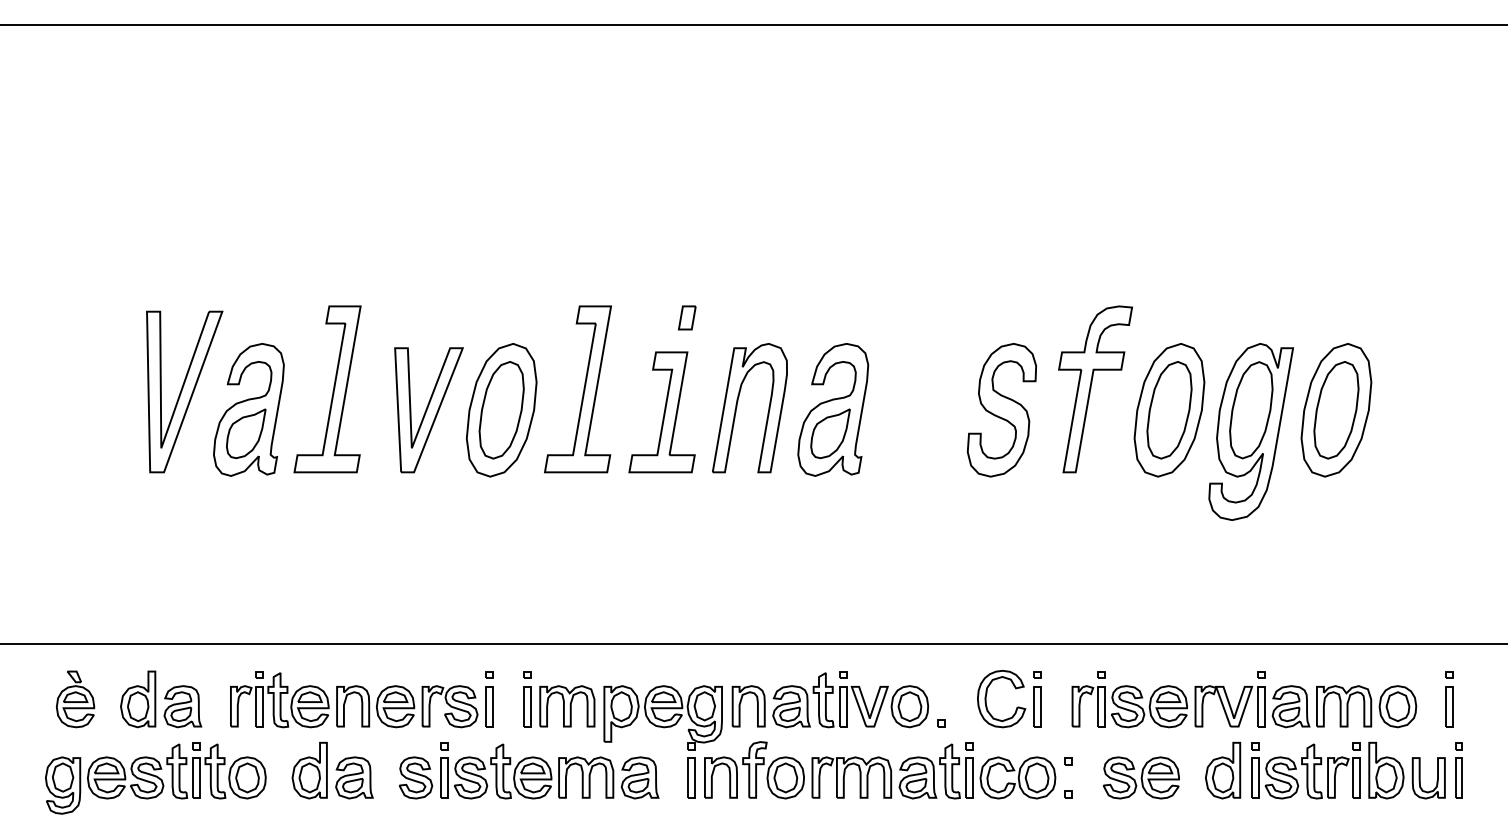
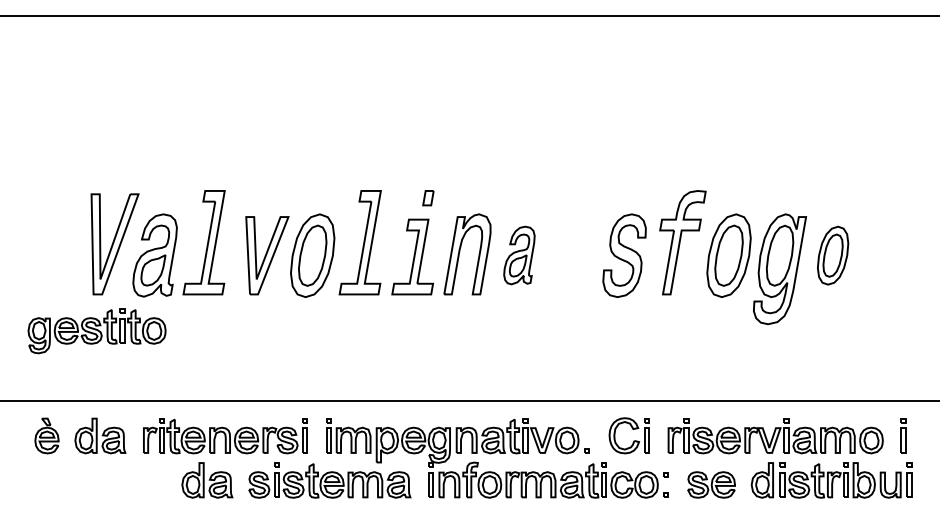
part: (833, 409) -> (519, 255), size x0.7
part: (1335, 409) -> (832, 255), size x0.7
part: (154, 778) -> (96, 331), moved

